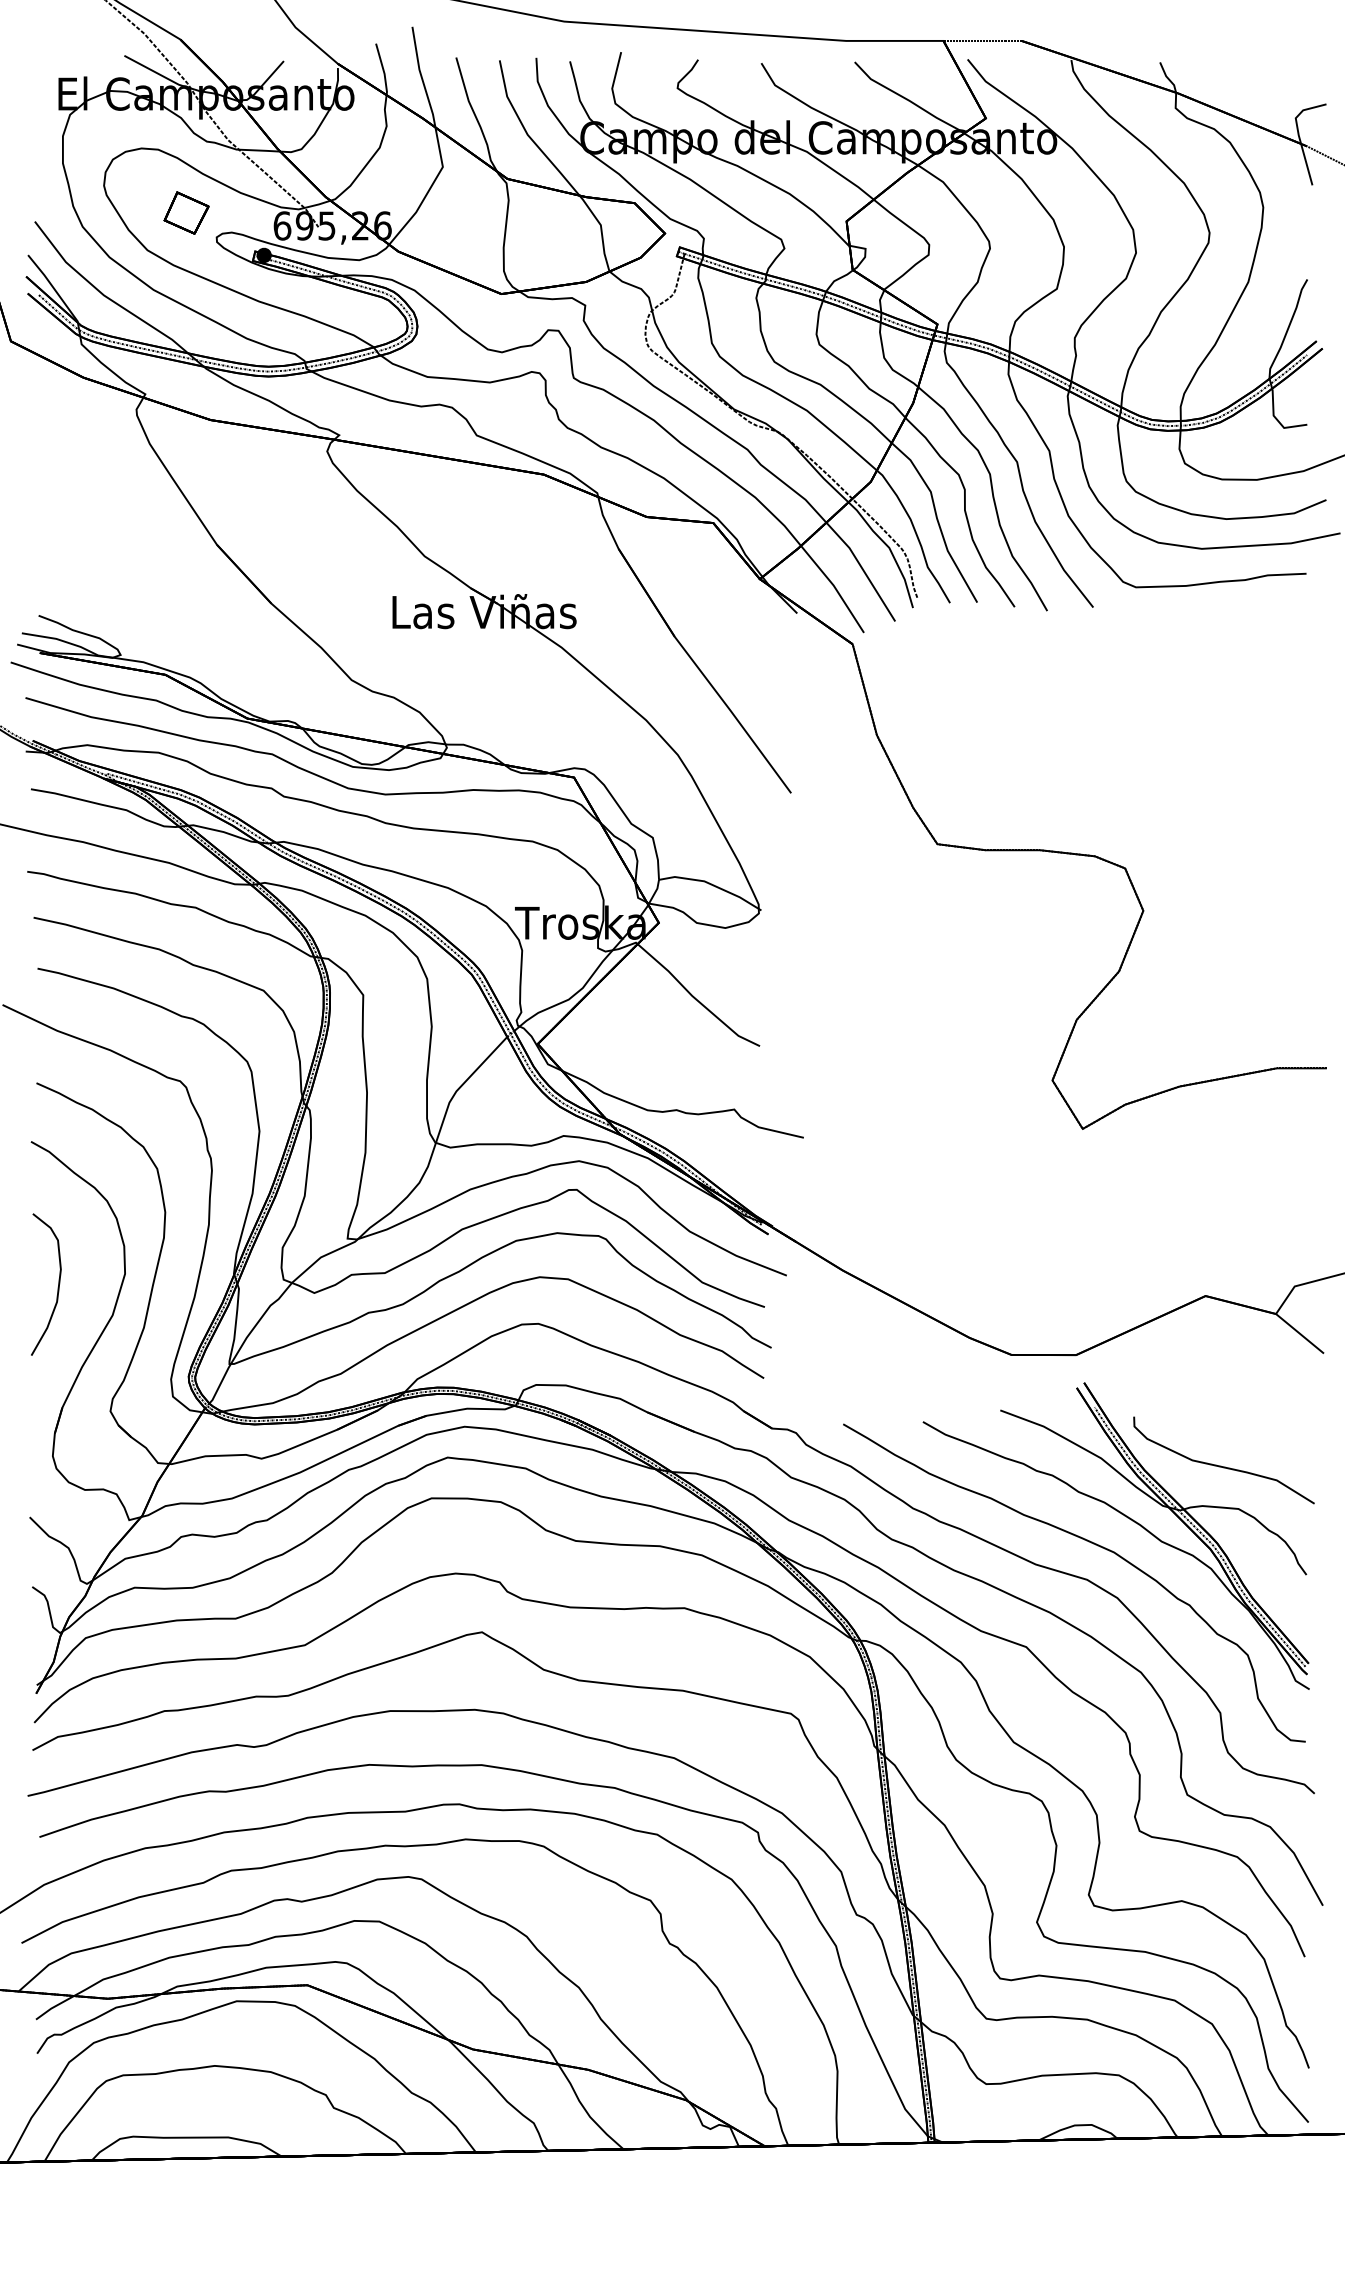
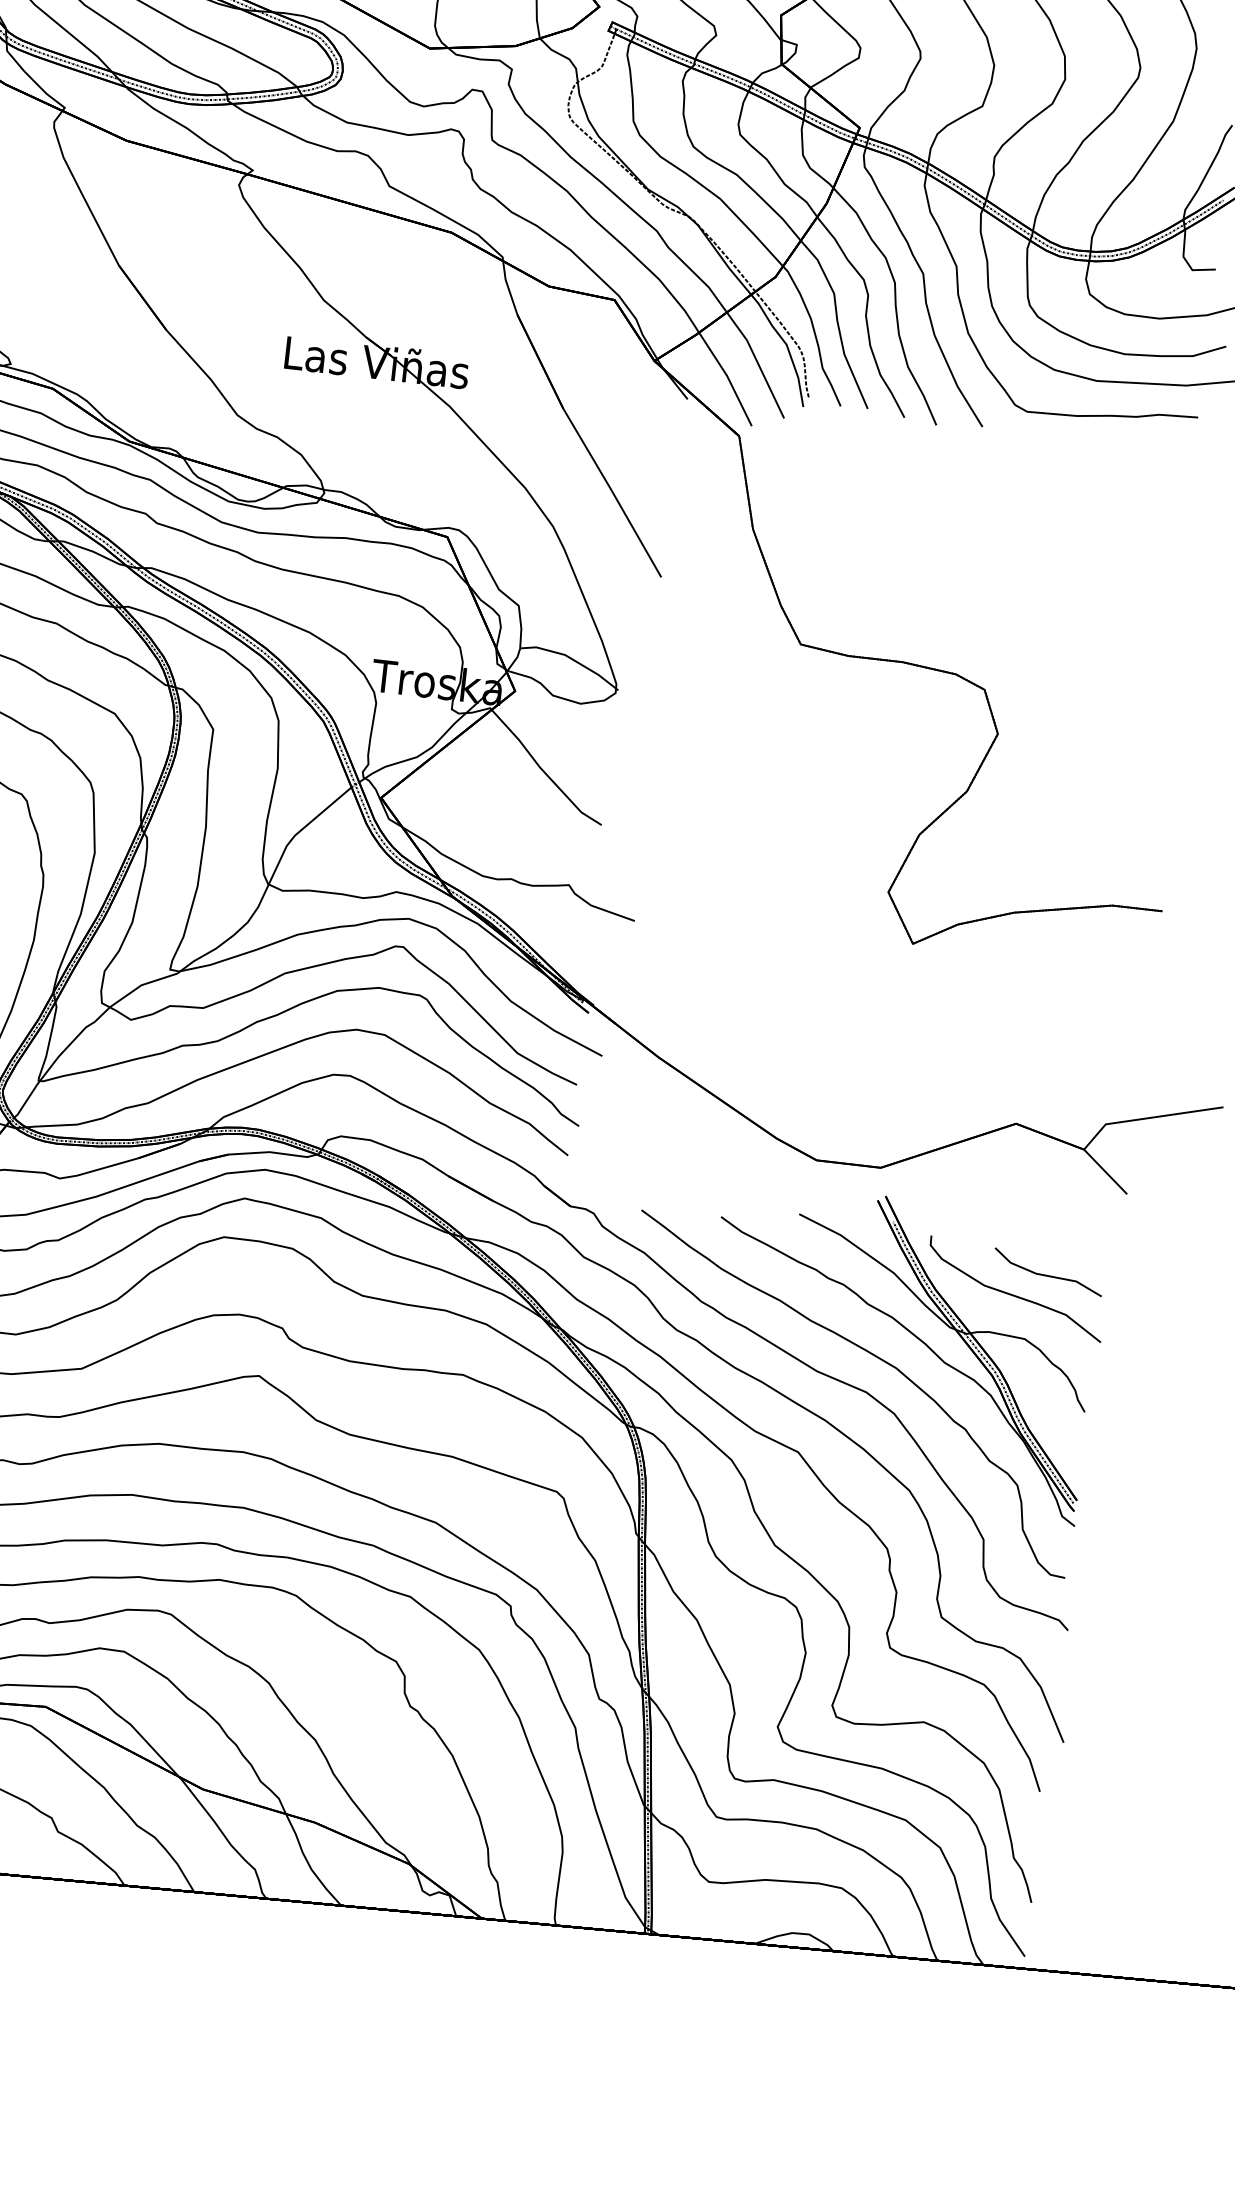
part: (1254, 1439) -> (1048, 1271), added

